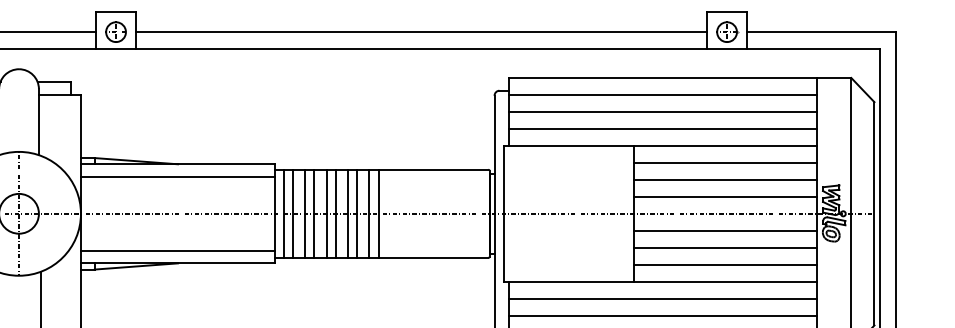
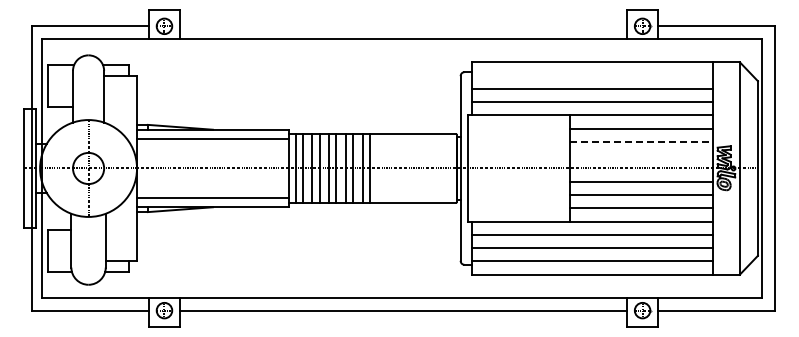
line: (421, 32) -> (403, 26), removed
line: (663, 94) -> (592, 75), removed
line: (725, 179) -> (641, 141), solid -> dashed
line: (724, 197) -> (640, 155), removed

